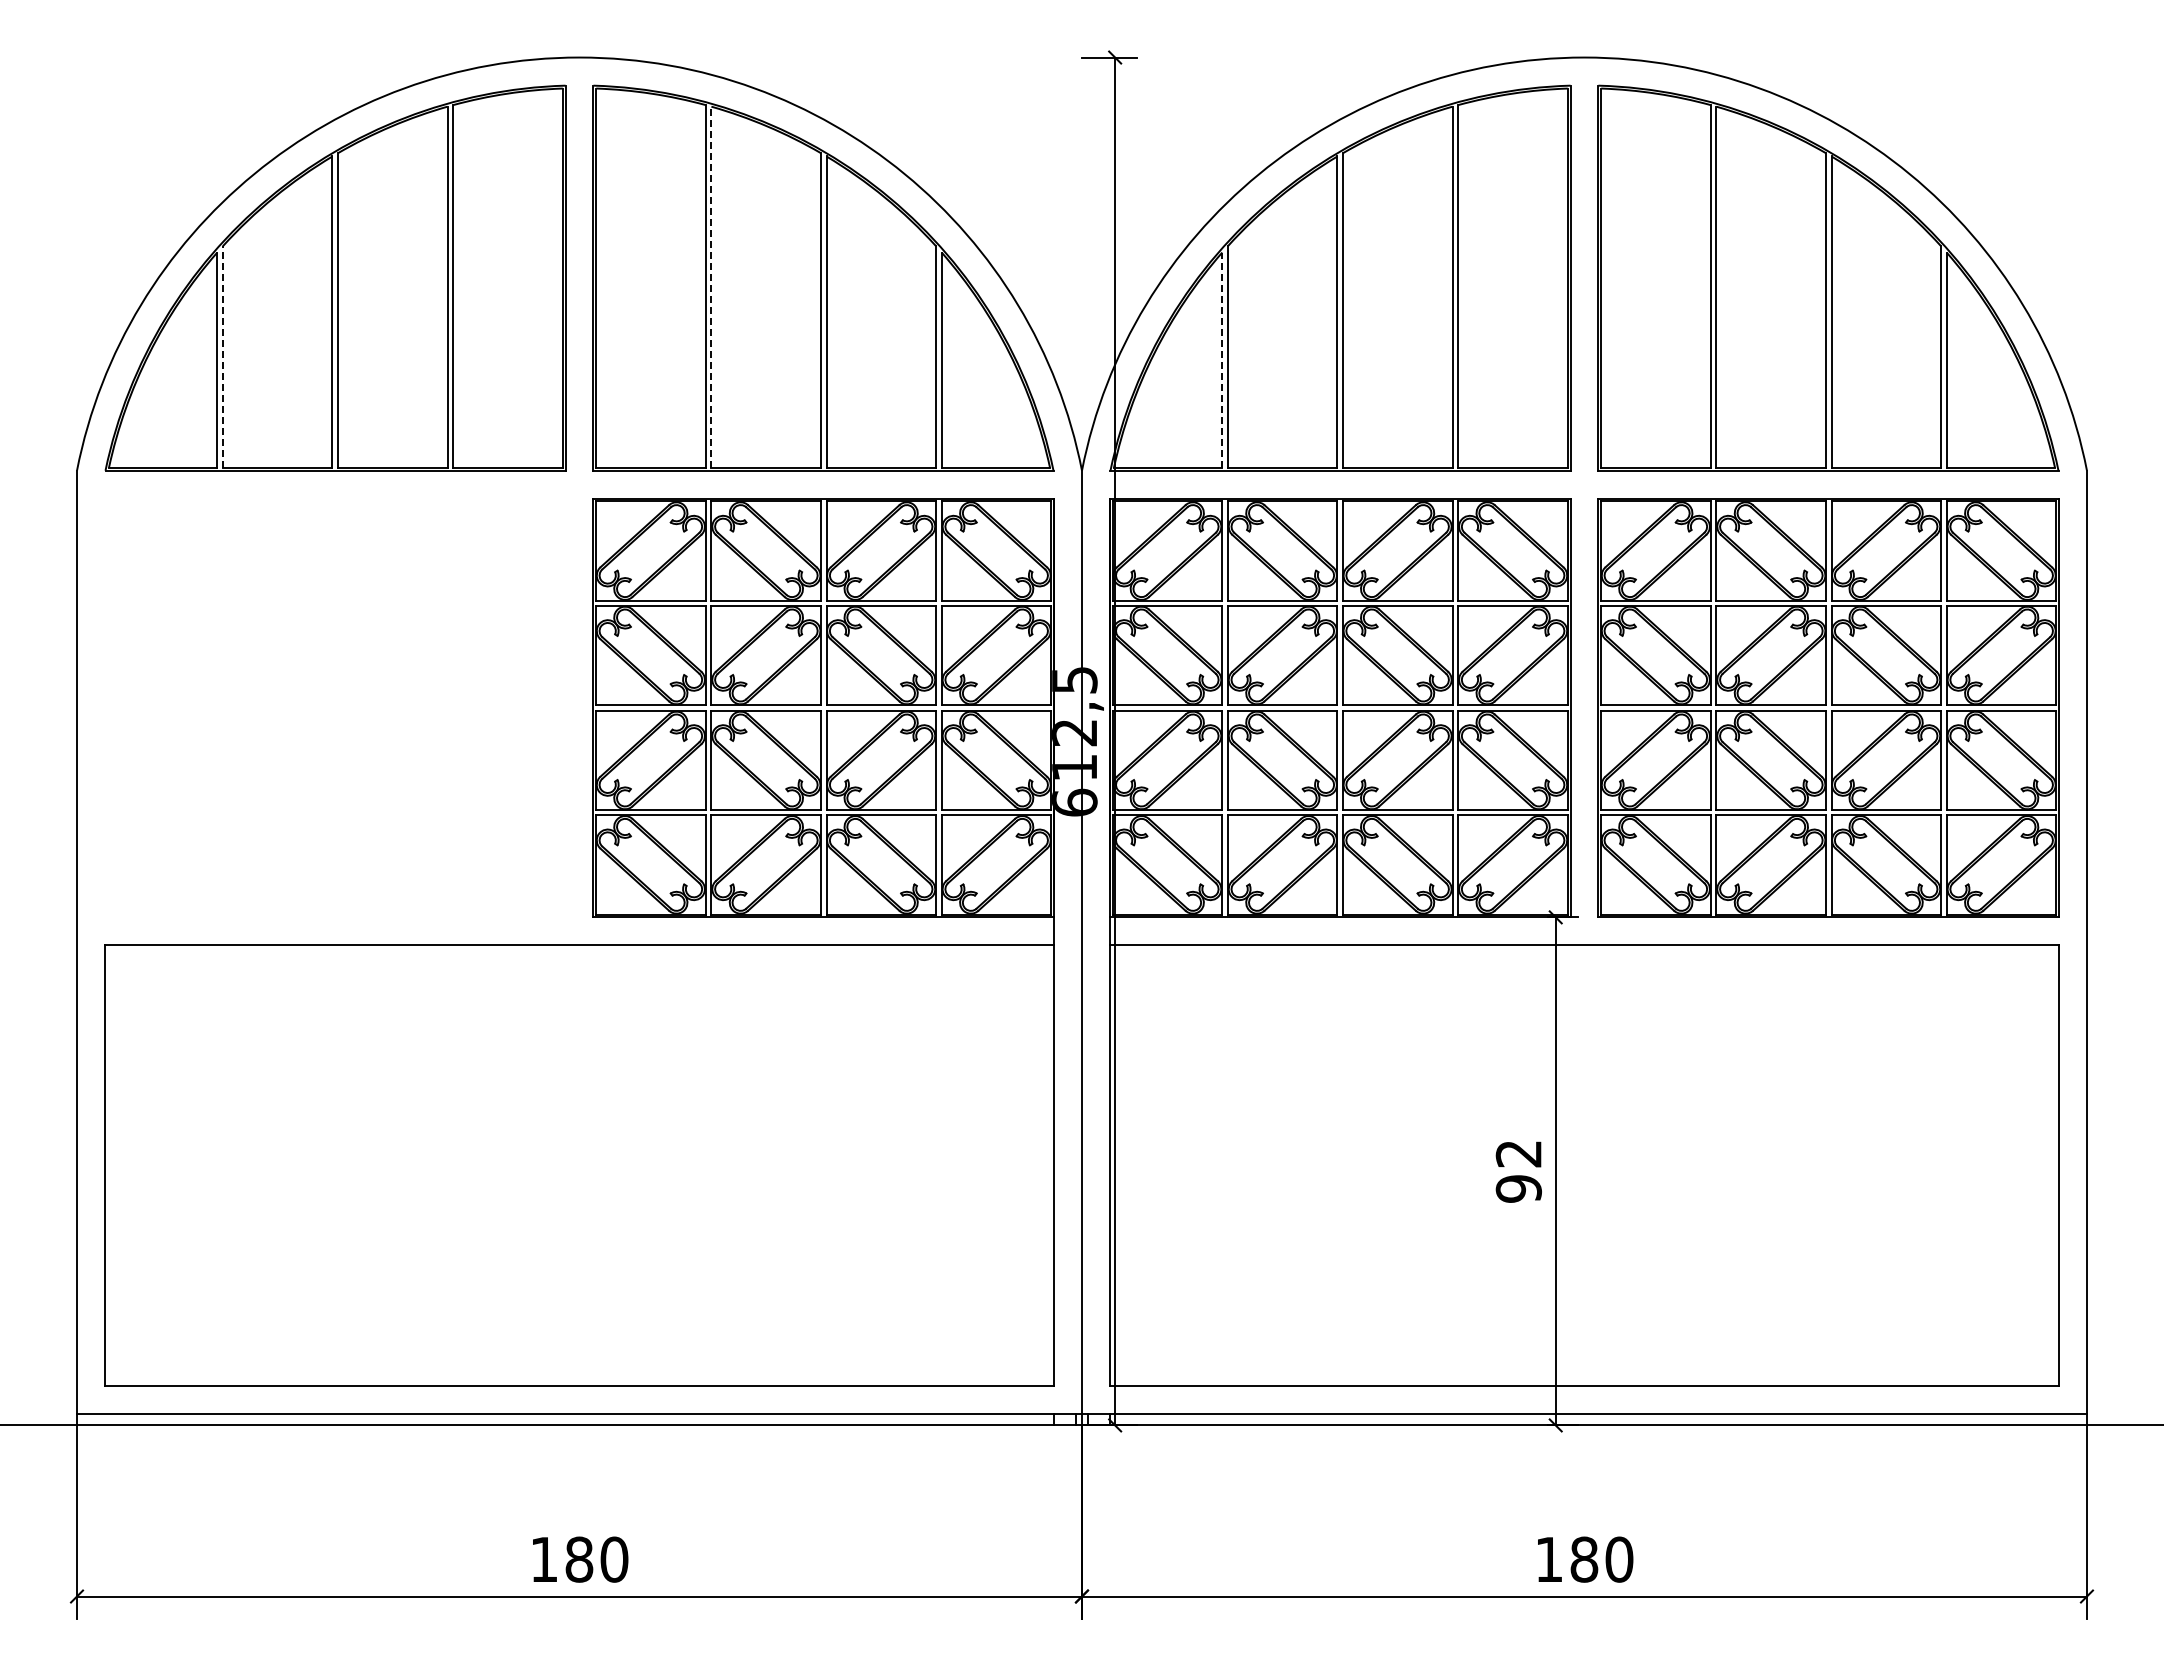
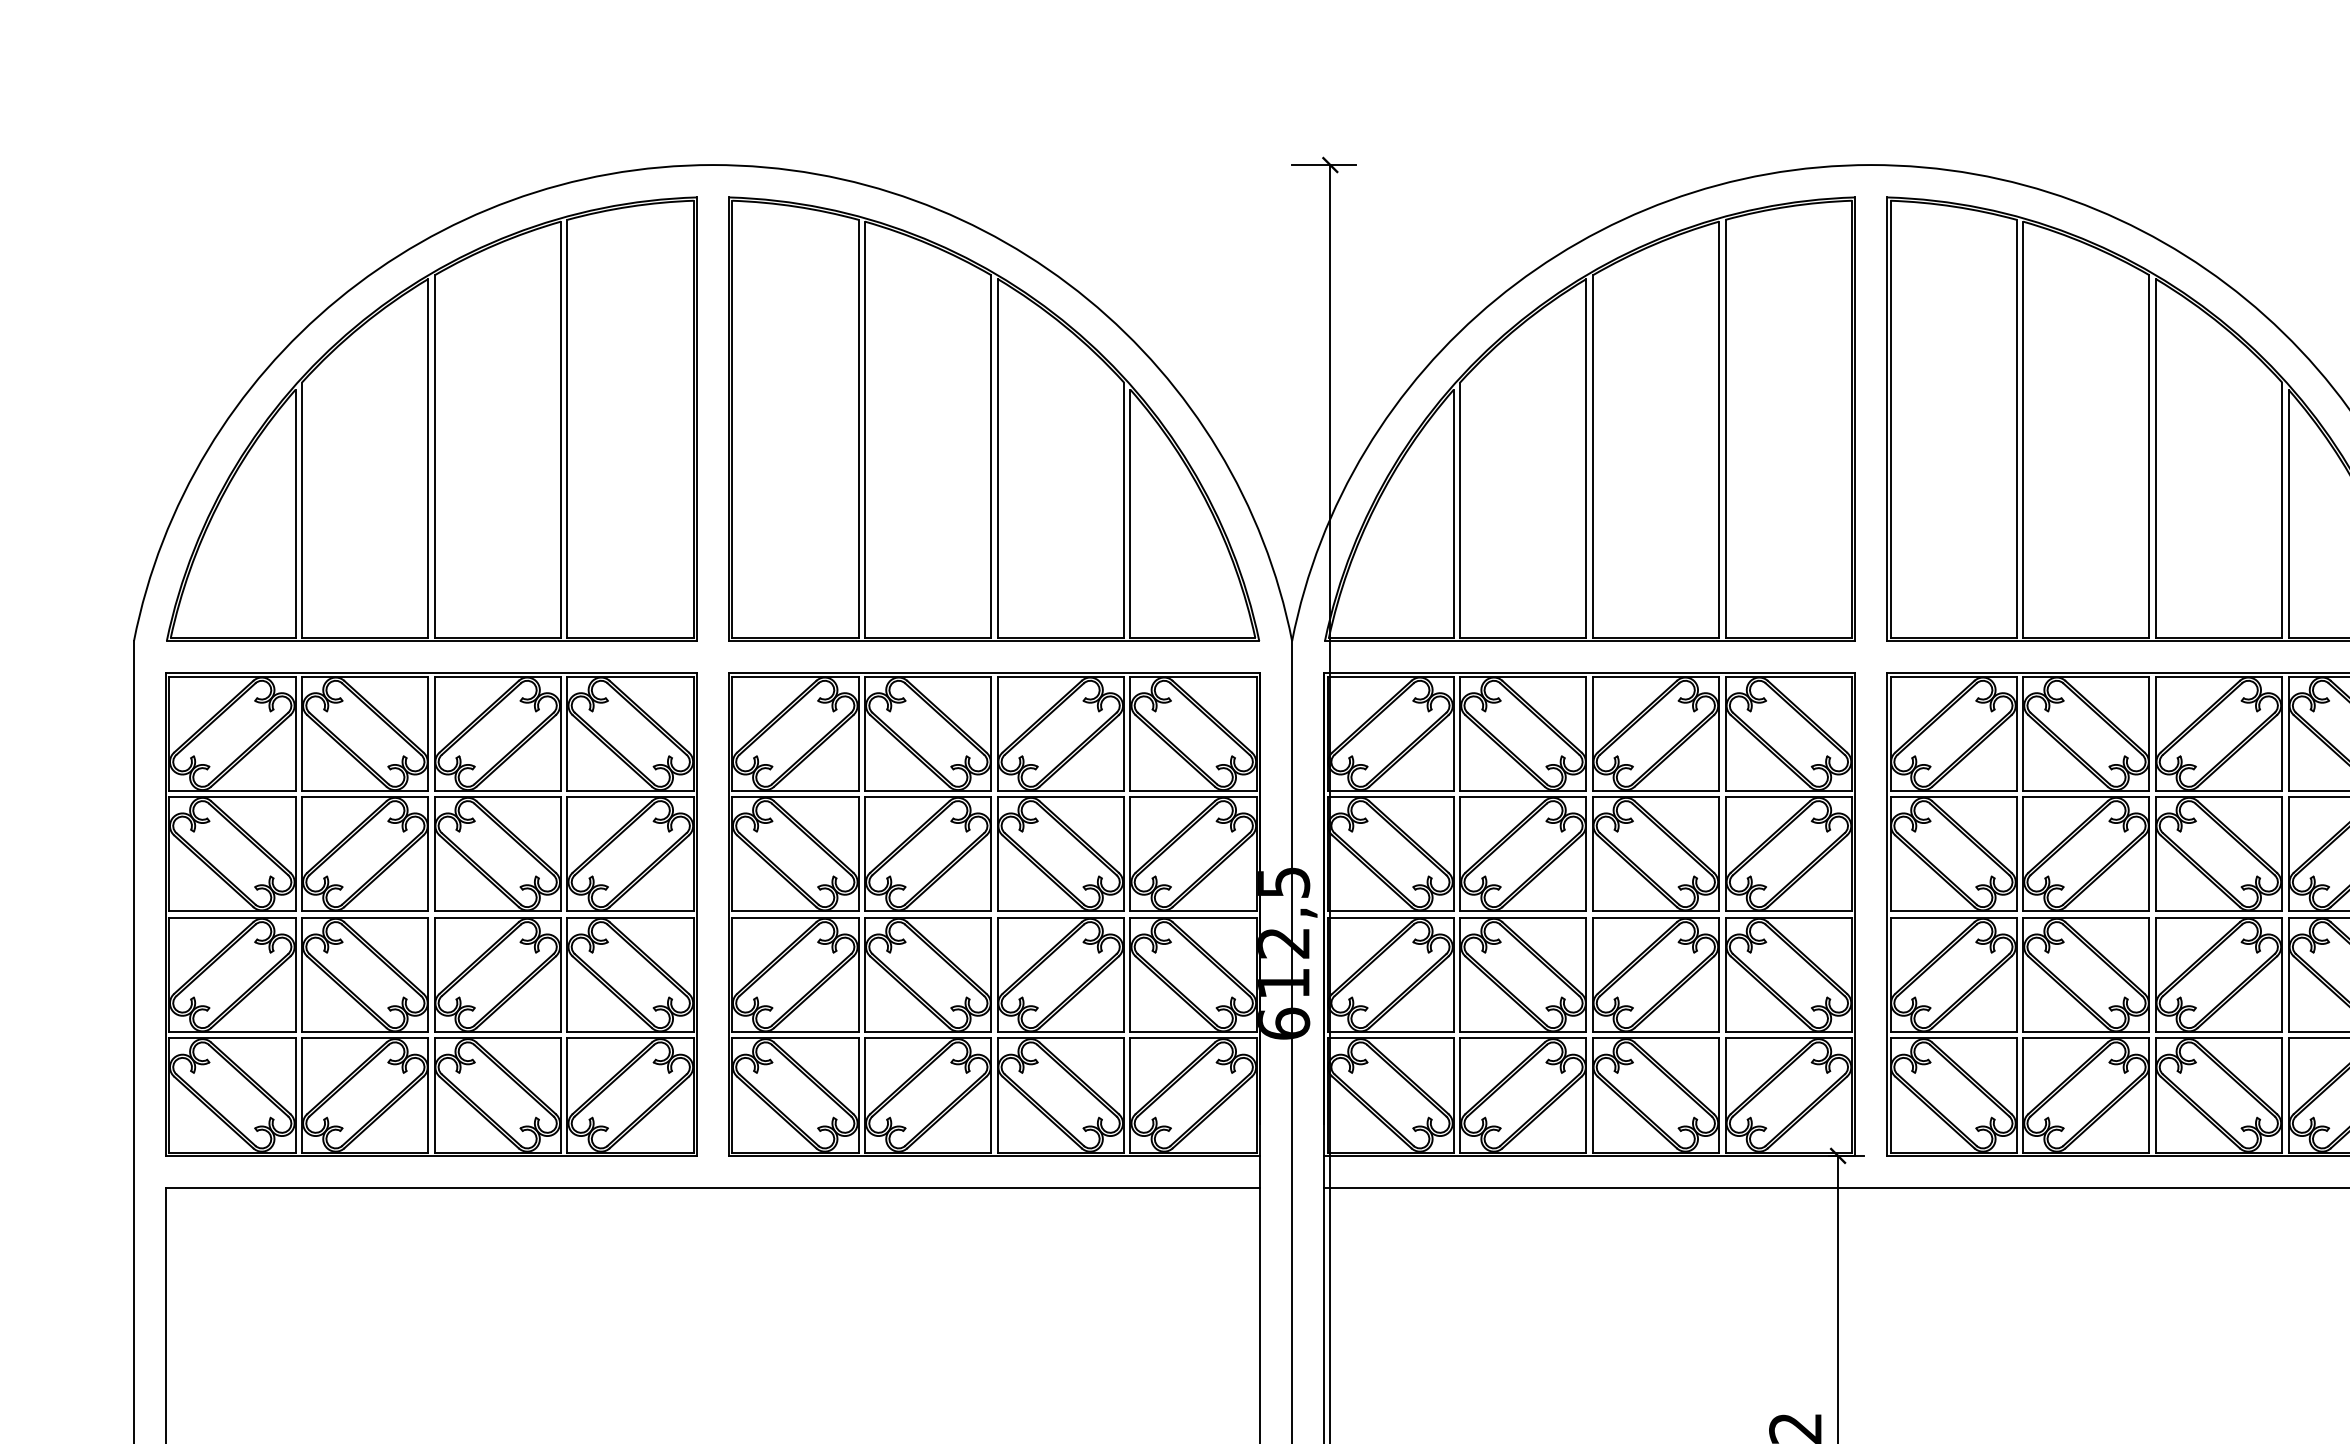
line: (711, 287) -> (865, 430), dashed -> solid
line: (222, 357) -> (301, 510), dashed -> solid
line: (1222, 360) -> (1454, 514), dashed -> solid
part: (335, 707) -> (431, 914), added

